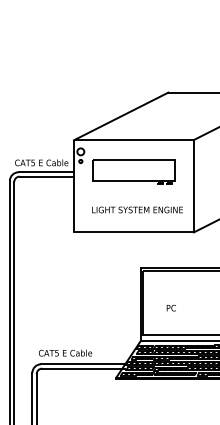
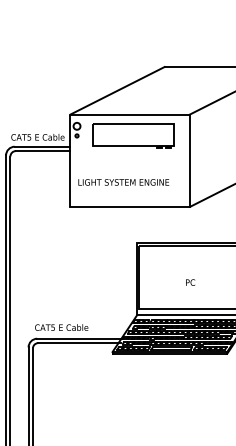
part: (134, 171) -> (133, 135), moved
text: (137, 210) -> (123, 182), moved
text: (171, 308) -> (190, 282), moved

